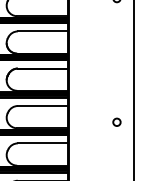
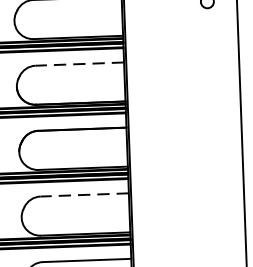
line: (42, 31) -> (78, 64), solid -> dashed
line: (42, 106) -> (83, 195), solid -> dashed
circle: (116, 121) -> (214, 217), removed

